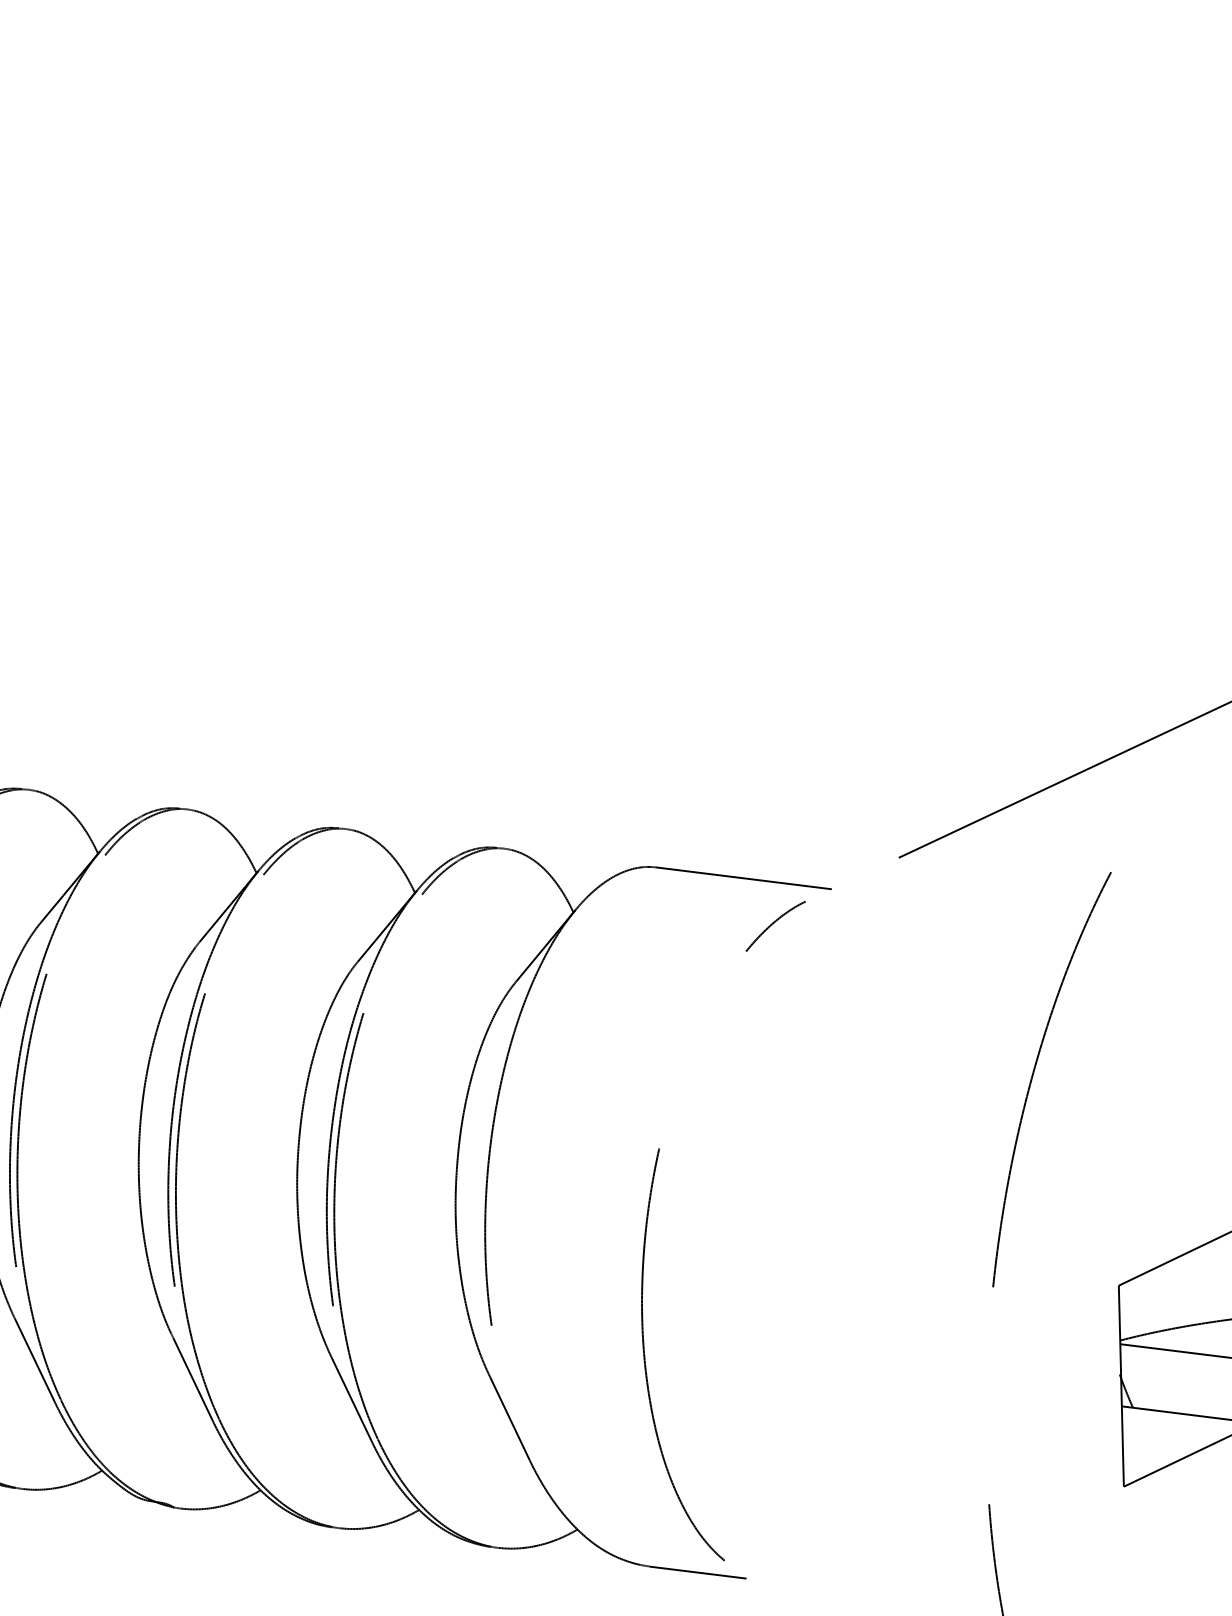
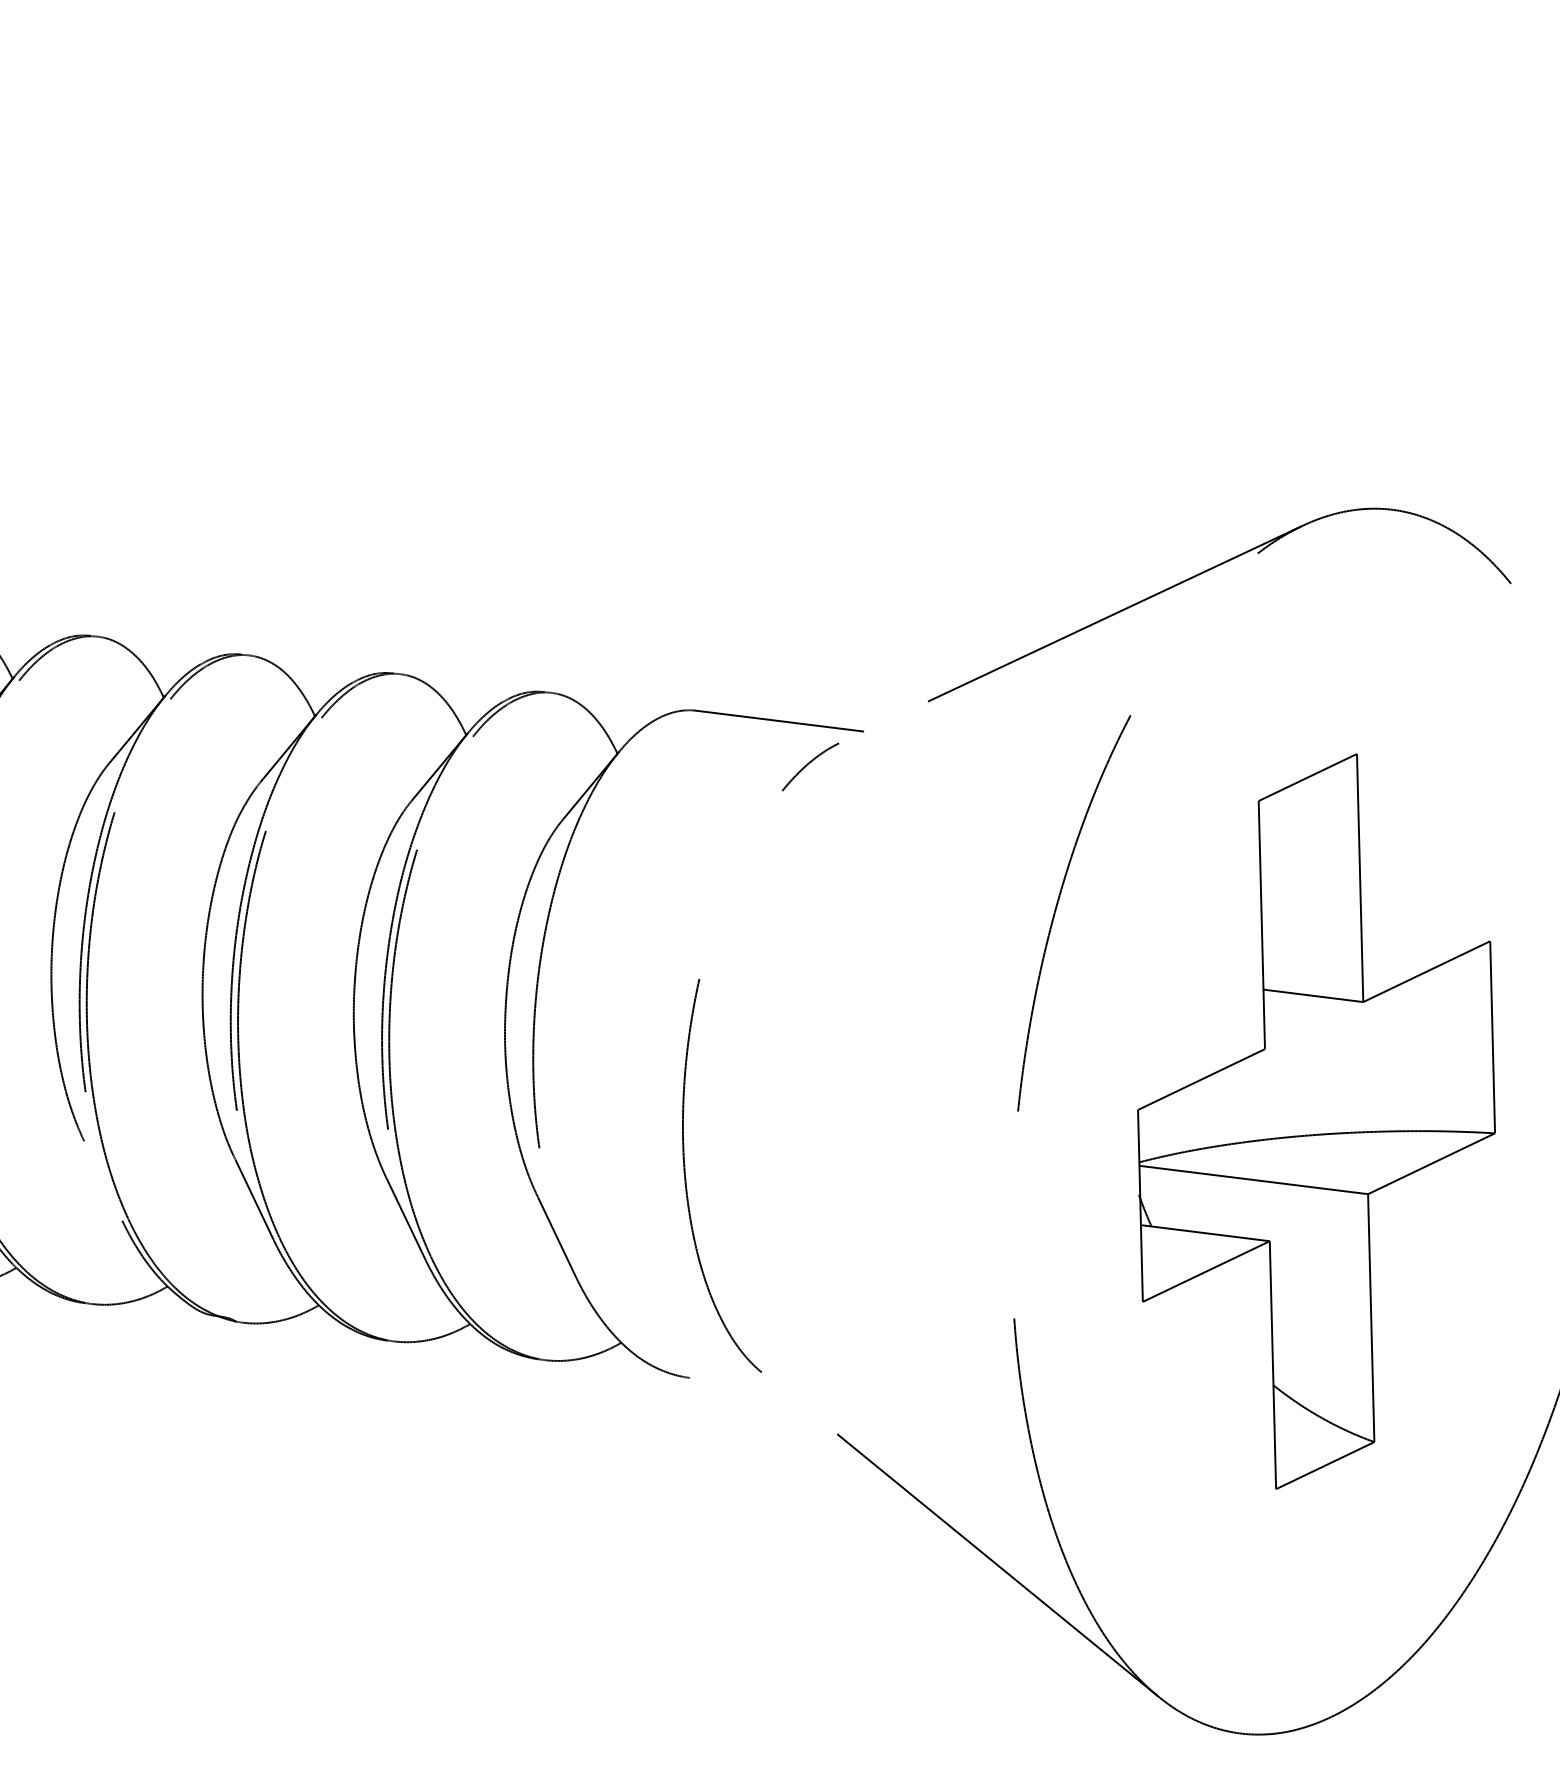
line: (34, 1359) -> (103, 1180), removed
line: (698, 1572) -> (736, 1383), removed

